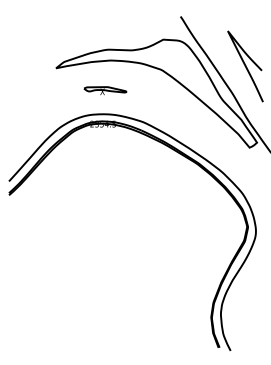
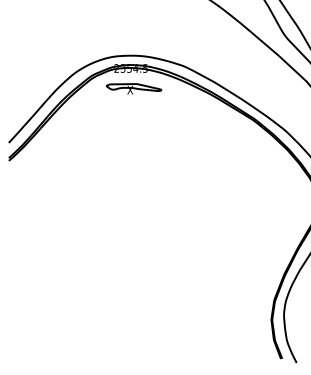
part: (105, 90) -> (134, 88), moved

